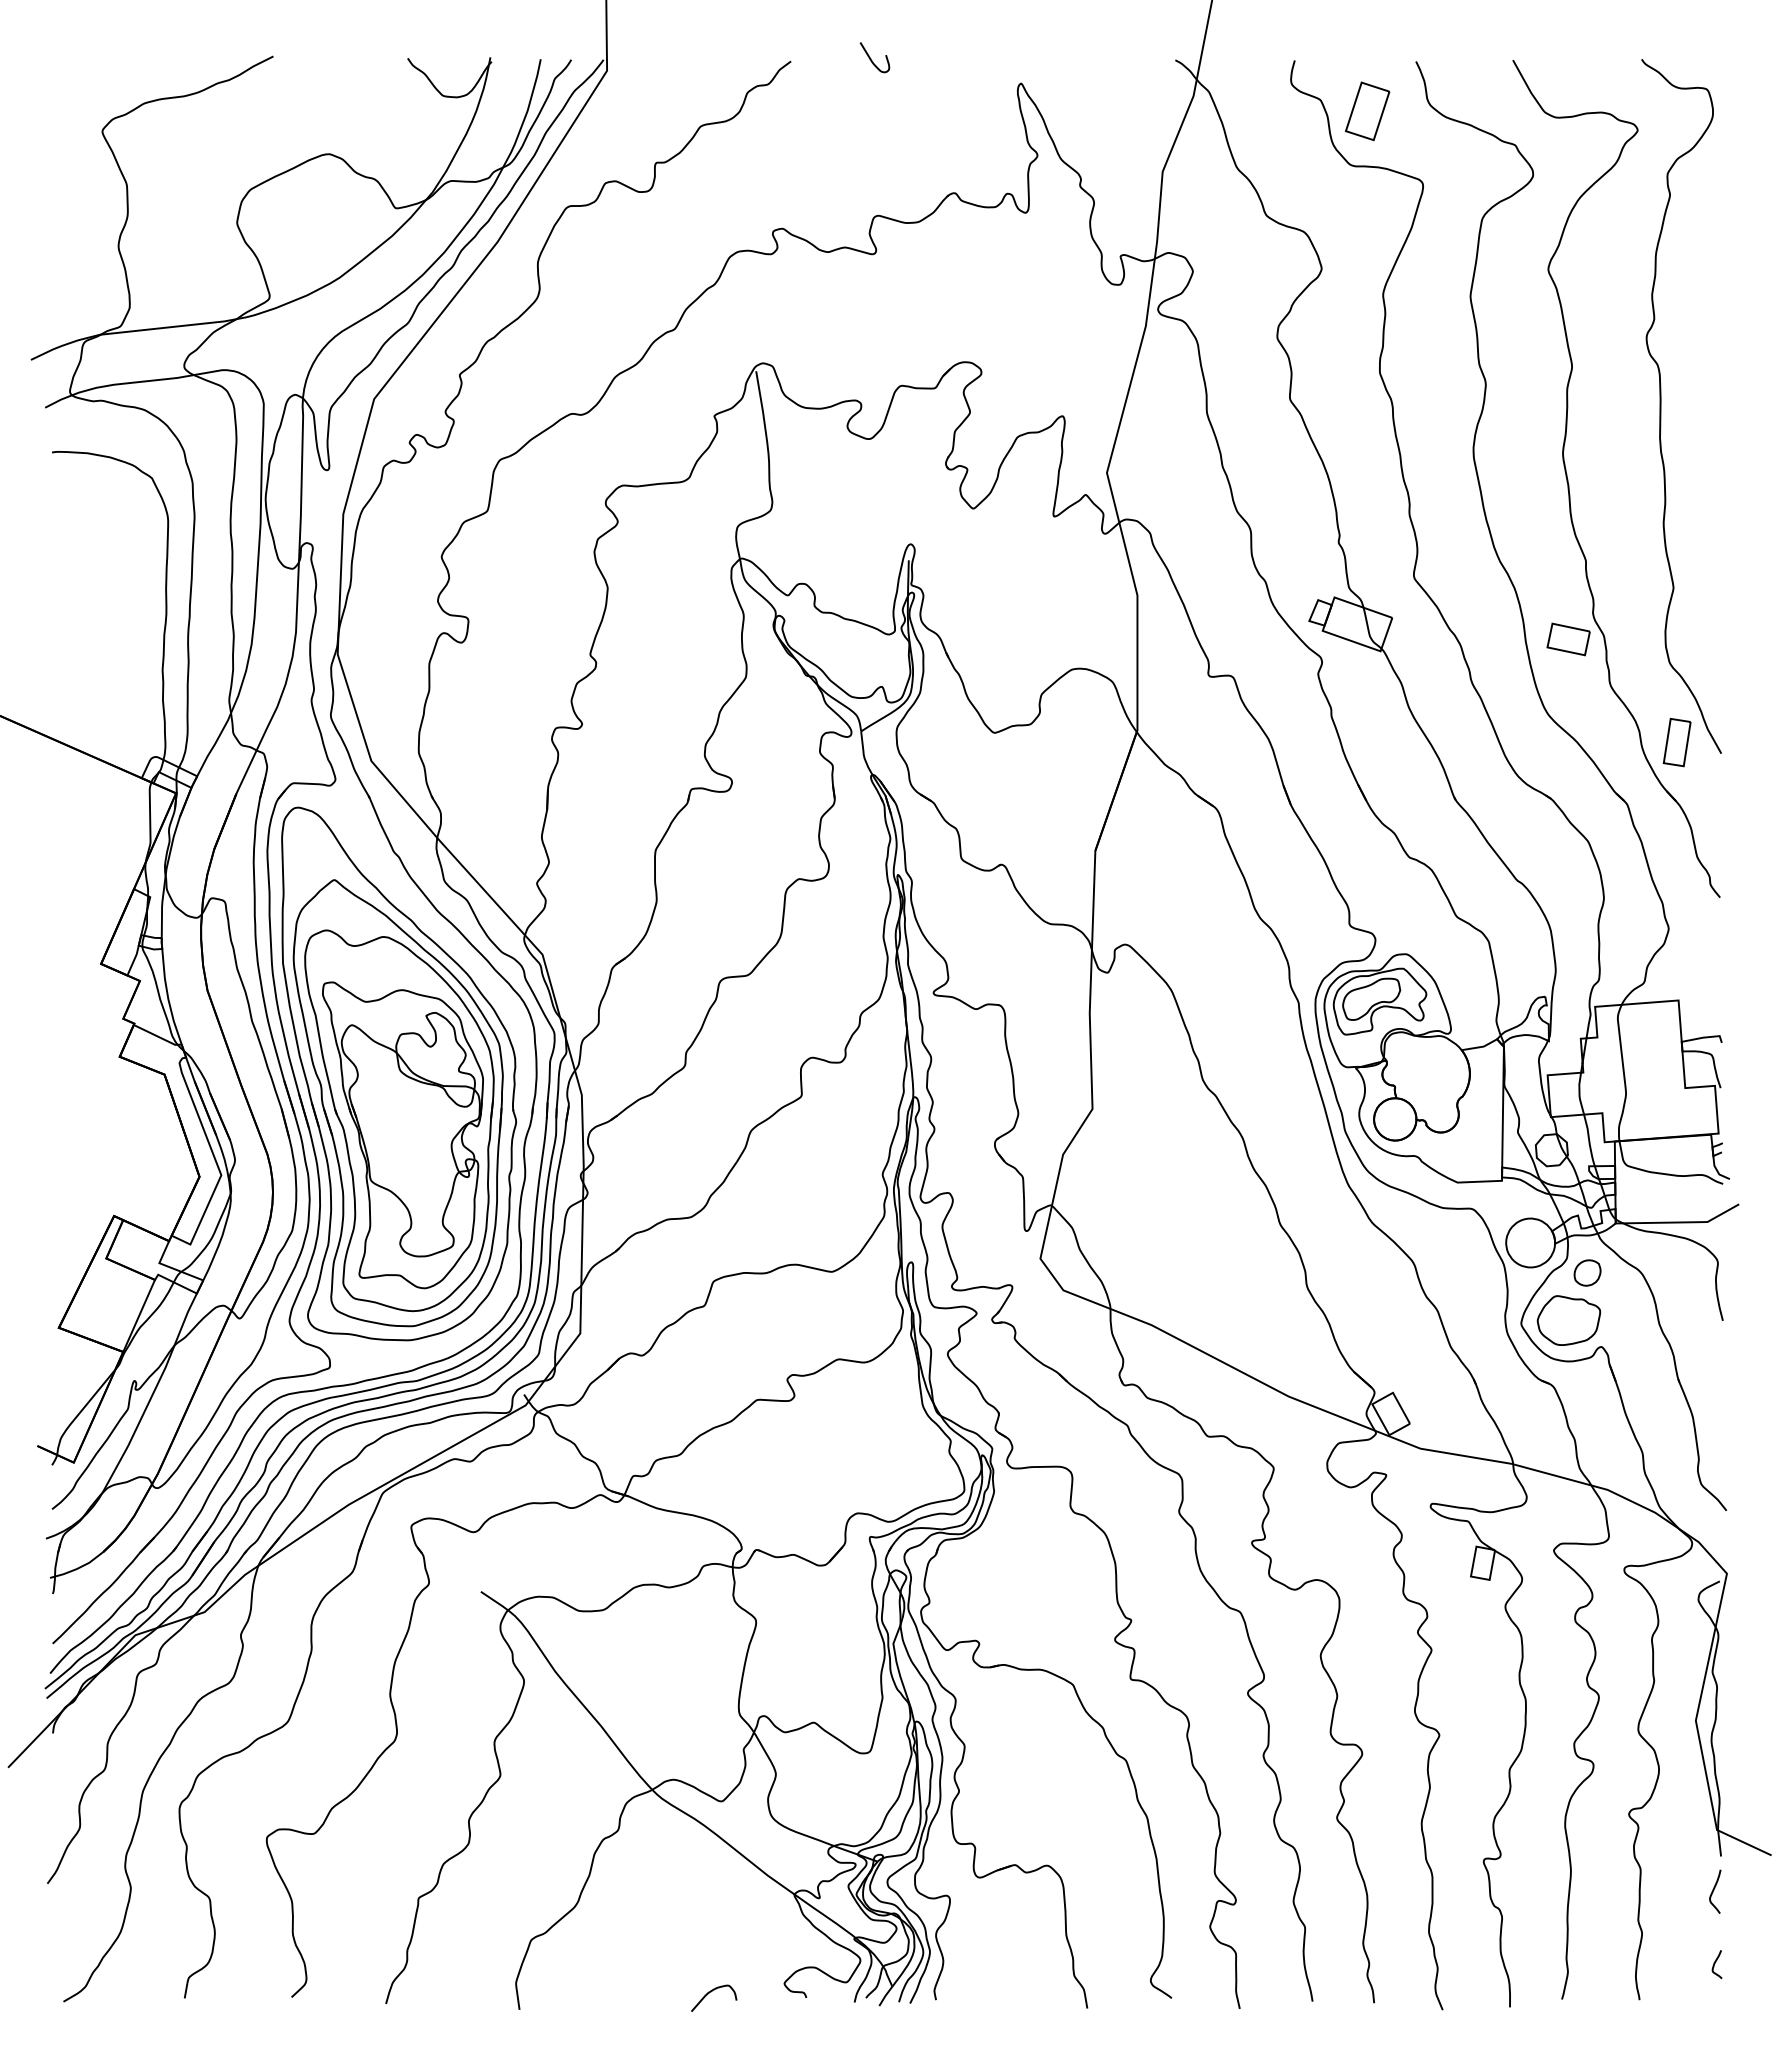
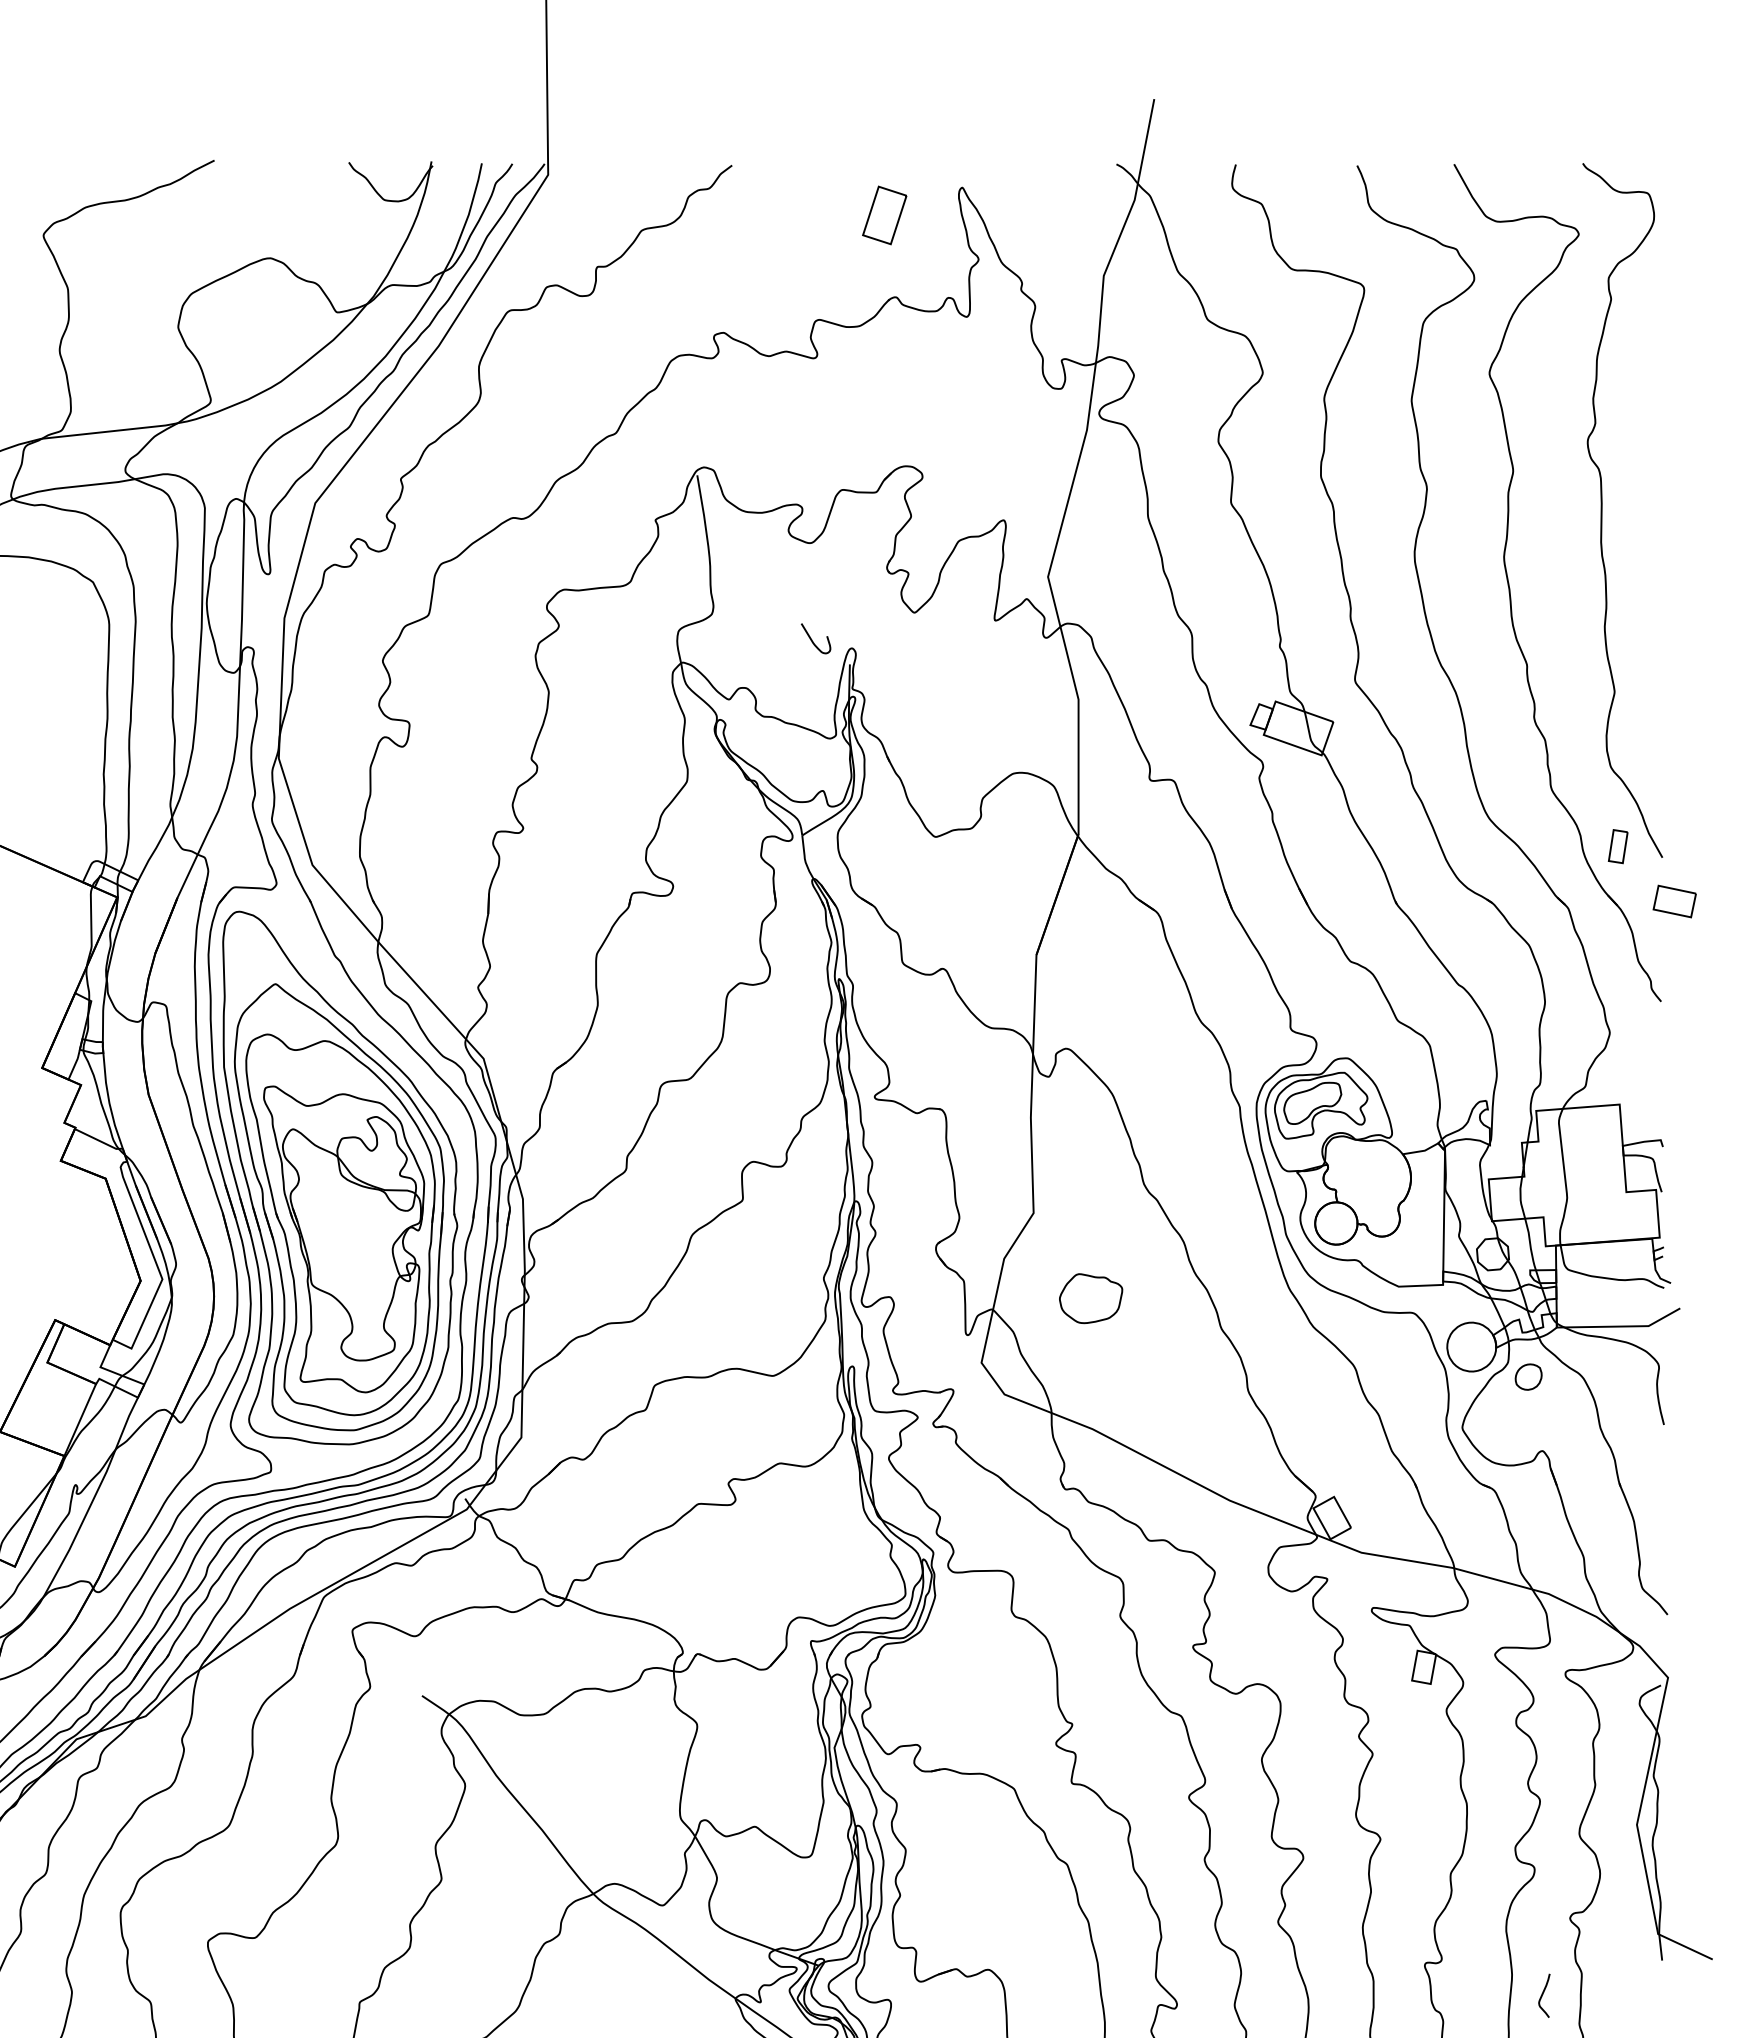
curve: (871, 58) -> (812, 639), moved
part: (1367, 111) -> (884, 215), moved
part: (1568, 639) -> (1674, 901), moved
part: (1676, 742) -> (1617, 846), size x0.7
part: (1568, 1320) -> (1090, 1298), moved
curve: (1714, 1890) -> (1543, 1994), moved

